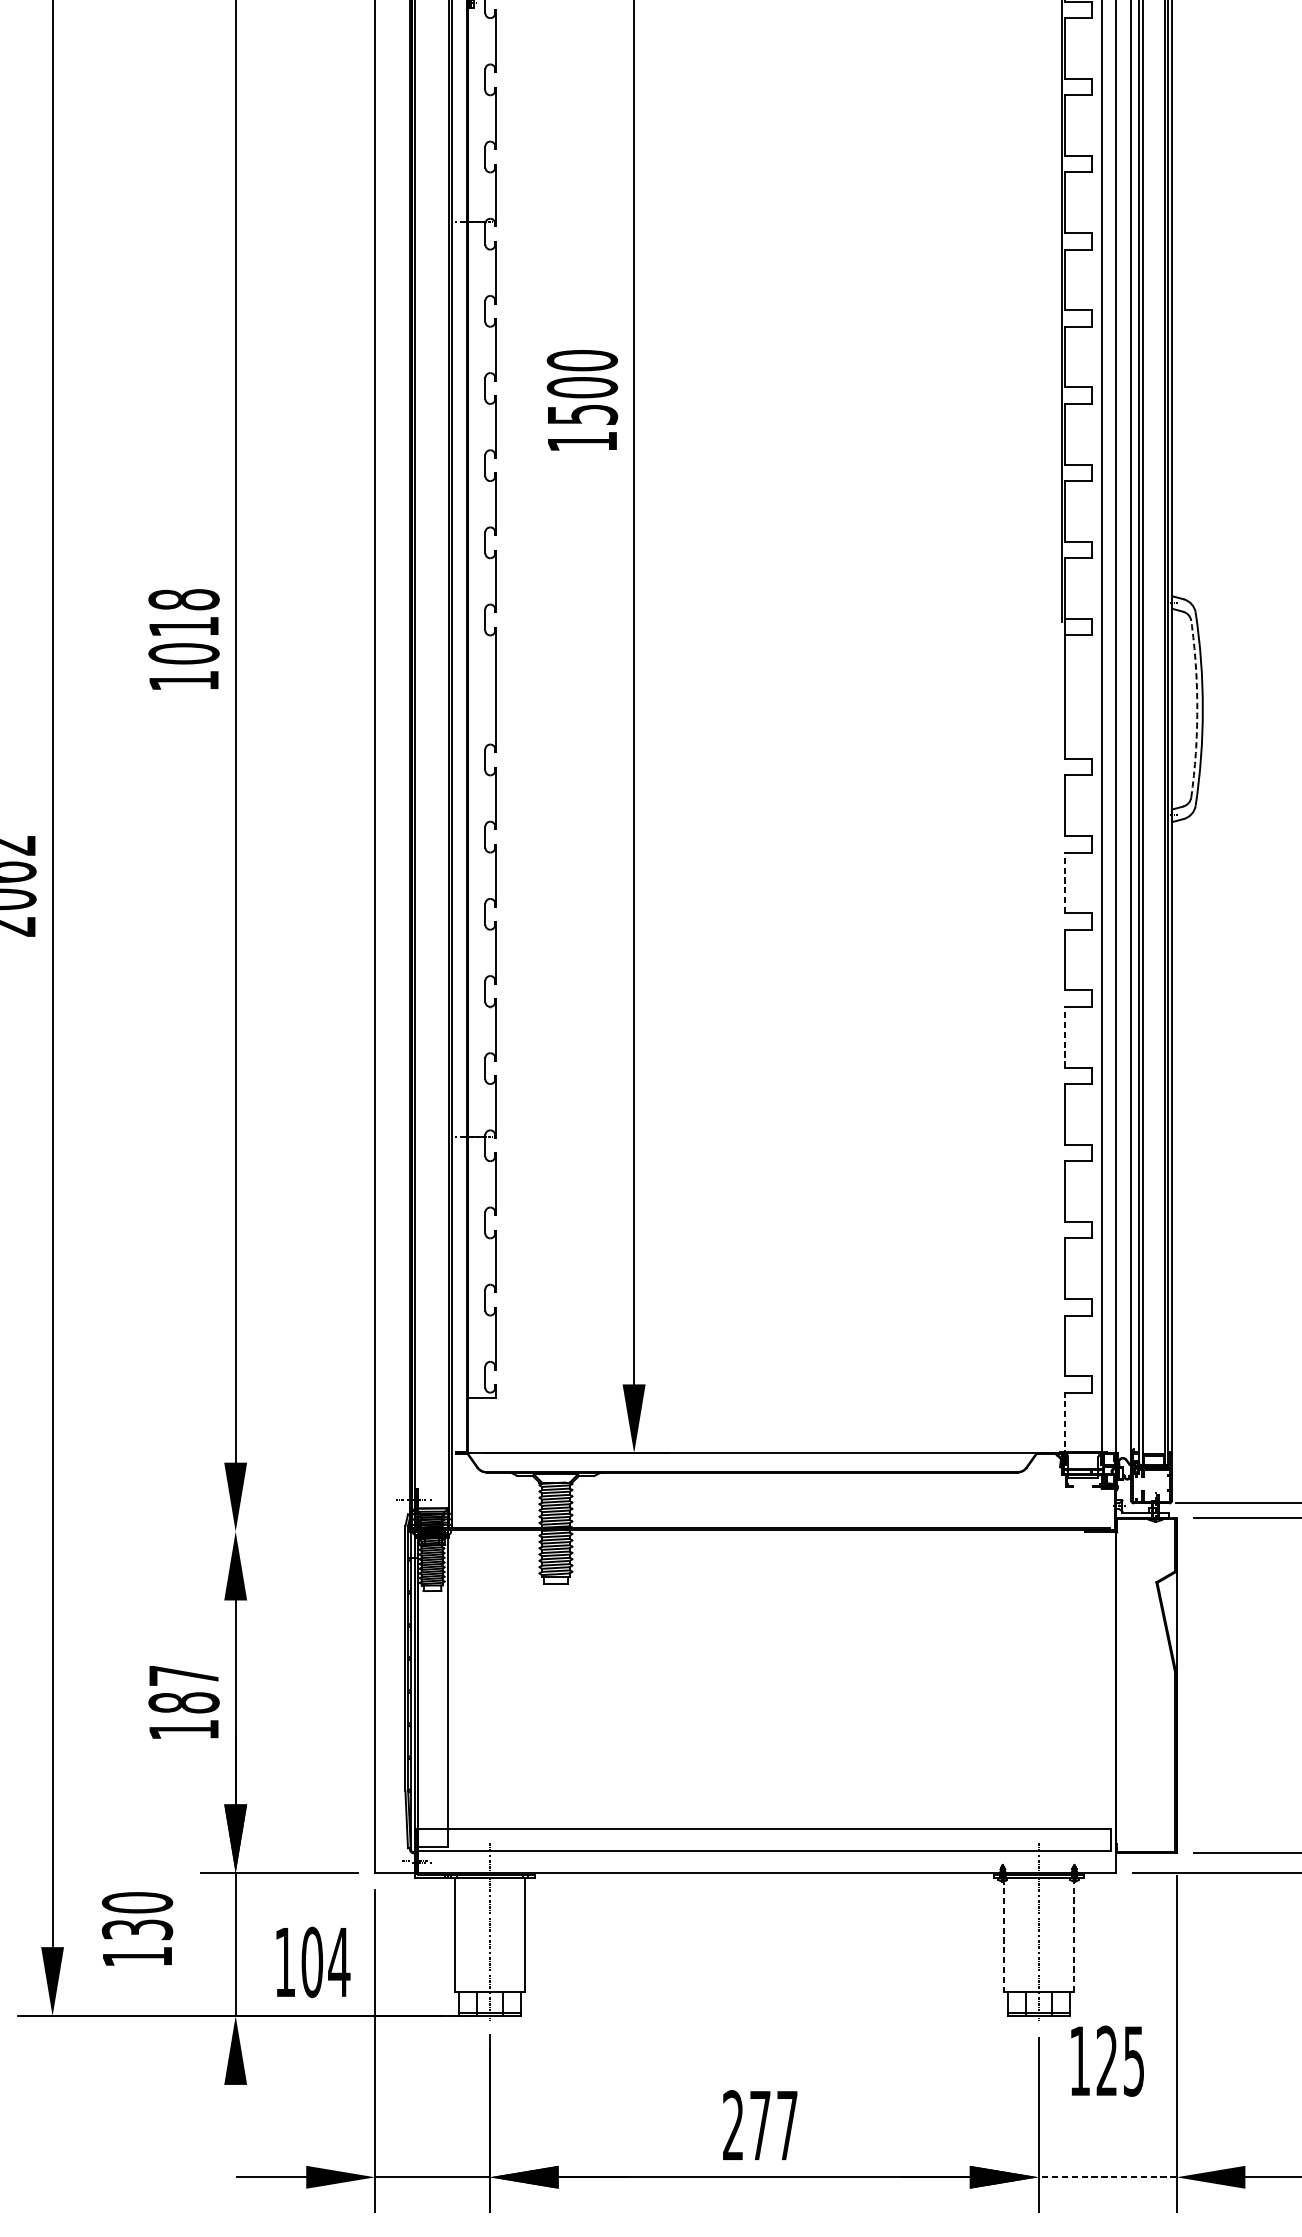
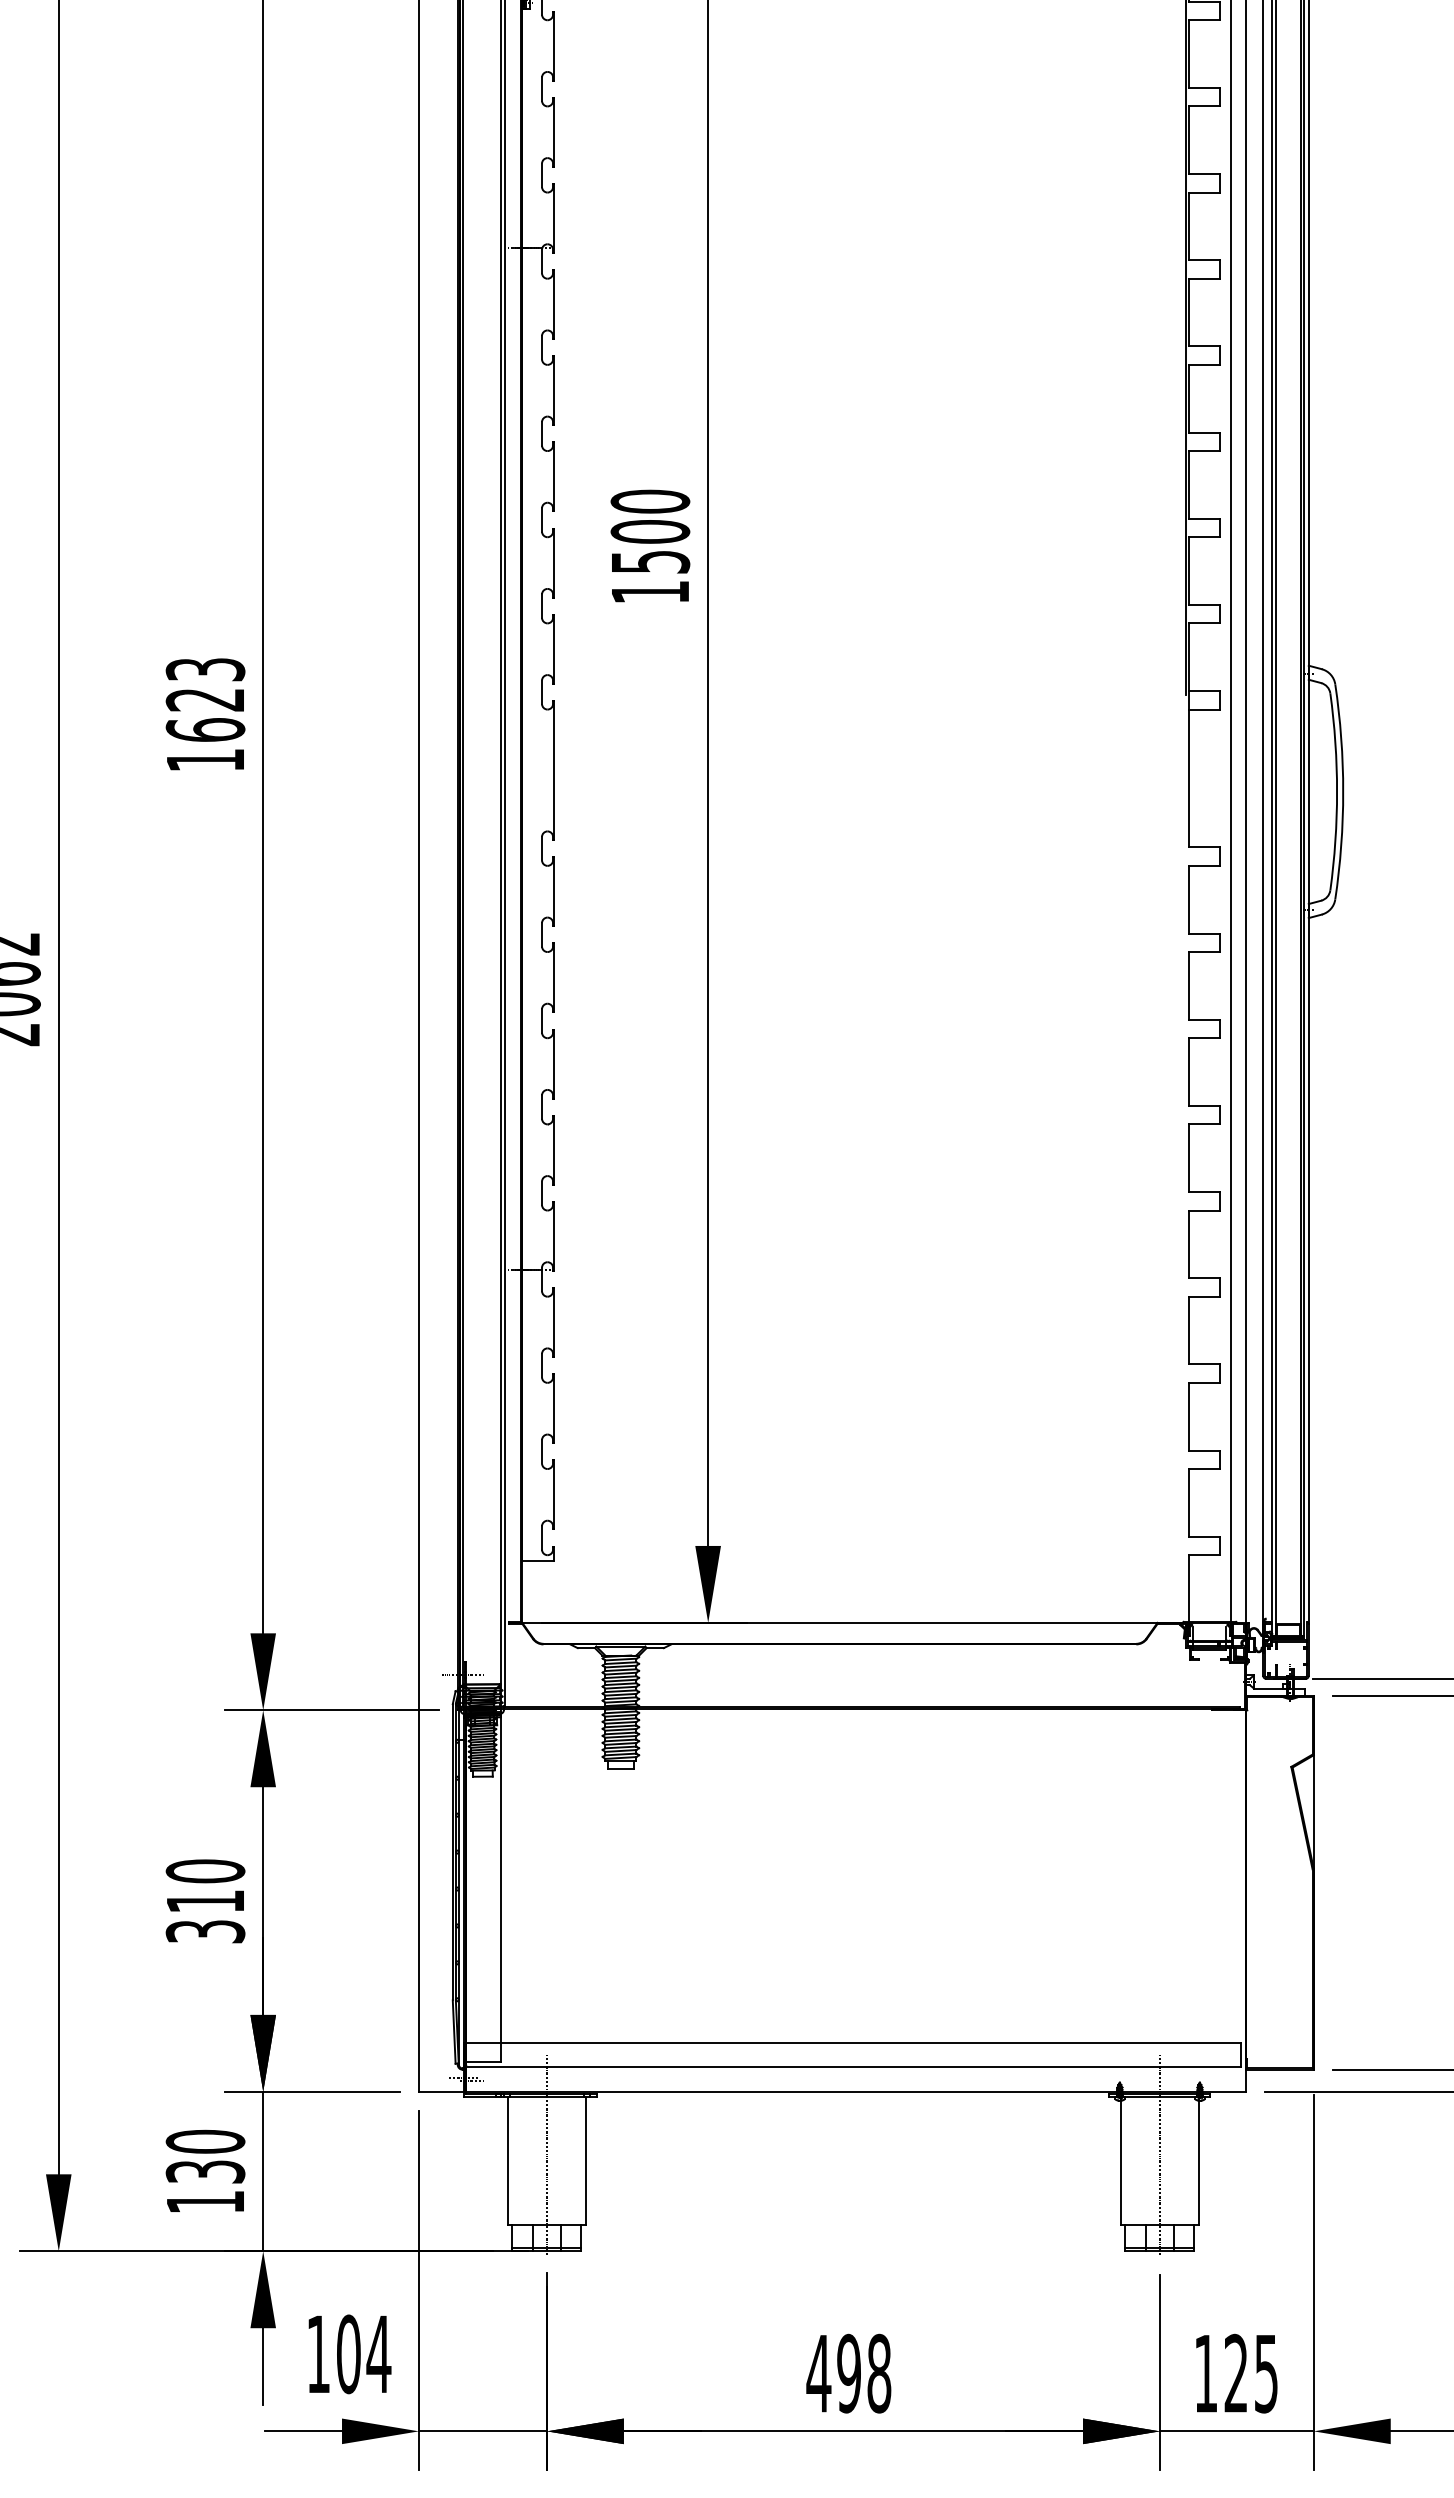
text: (582, 399) -> (650, 545), moved
text: (183, 626) -> (205, 699), 1018 -> 1623
arc: (1197, 708) -> (1337, 791), dashed -> solid
line: (1064, 882) -> (1188, 985), dashed -> solid
line: (1064, 1037) -> (1188, 1158), dashed -> solid
line: (1064, 1424) -> (1188, 1590), dashed -> solid
line: (296, 1531) -> (331, 1710), added
text: (183, 1702) -> (205, 1901), 187 -> 310
text: (137, 1928) -> (205, 2170), moved
line: (1003, 1935) -> (1120, 2161), dashed -> solid
line: (1074, 1935) -> (1199, 2161), dashed -> solid
text: (312, 1962) -> (349, 2354), moved
text: (1107, 2061) -> (1236, 2373), moved
line: (235, 2119) -> (263, 2366), added
text: (759, 2125) -> (848, 2373), 277 -> 498
line: (1107, 2177) -> (1236, 2431), dashed -> solid

